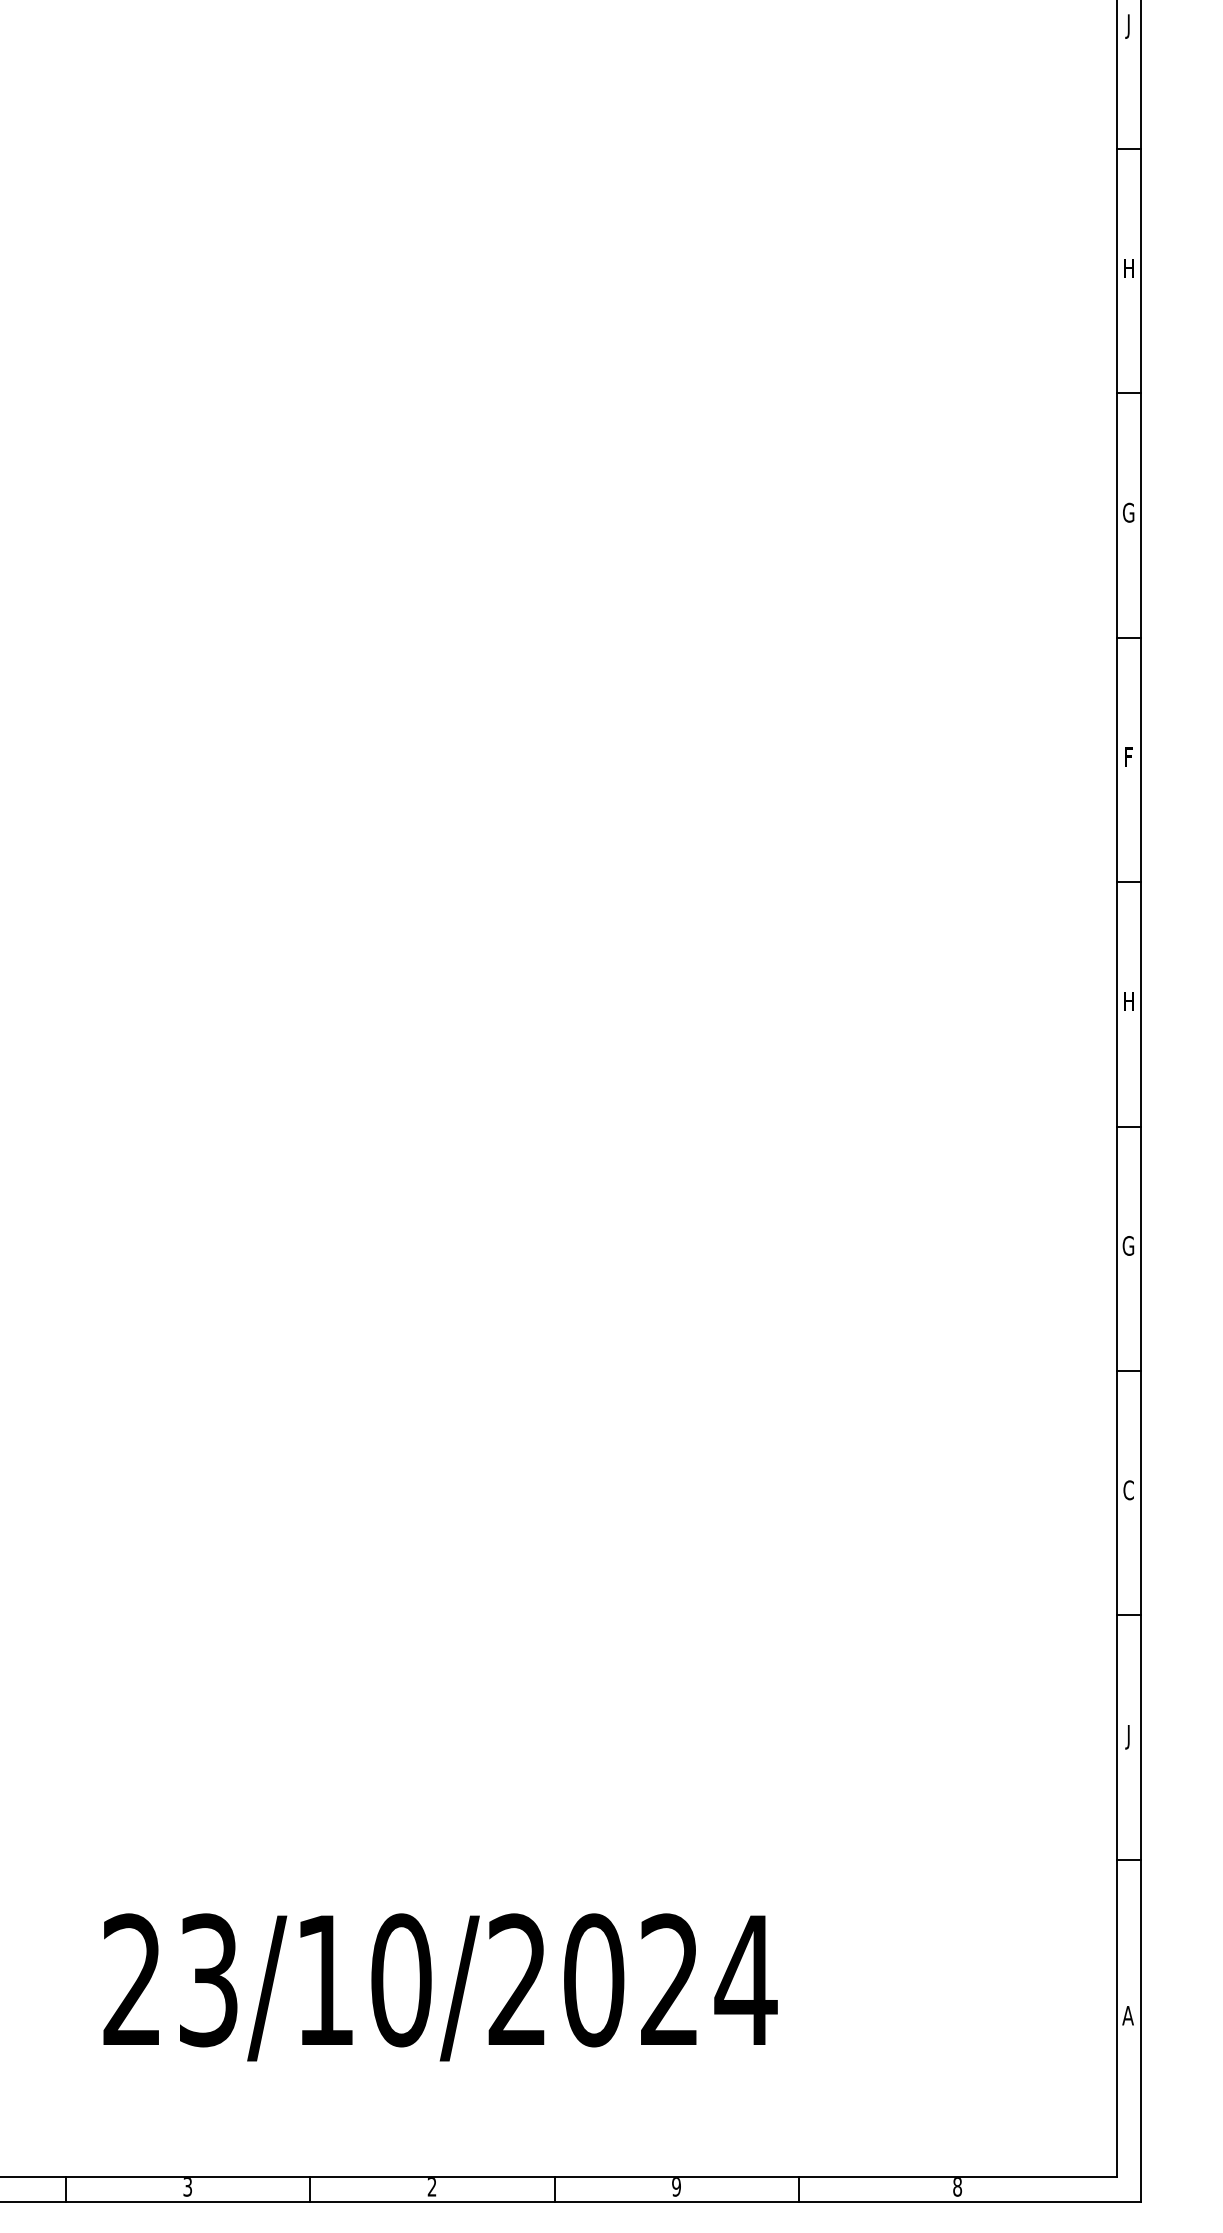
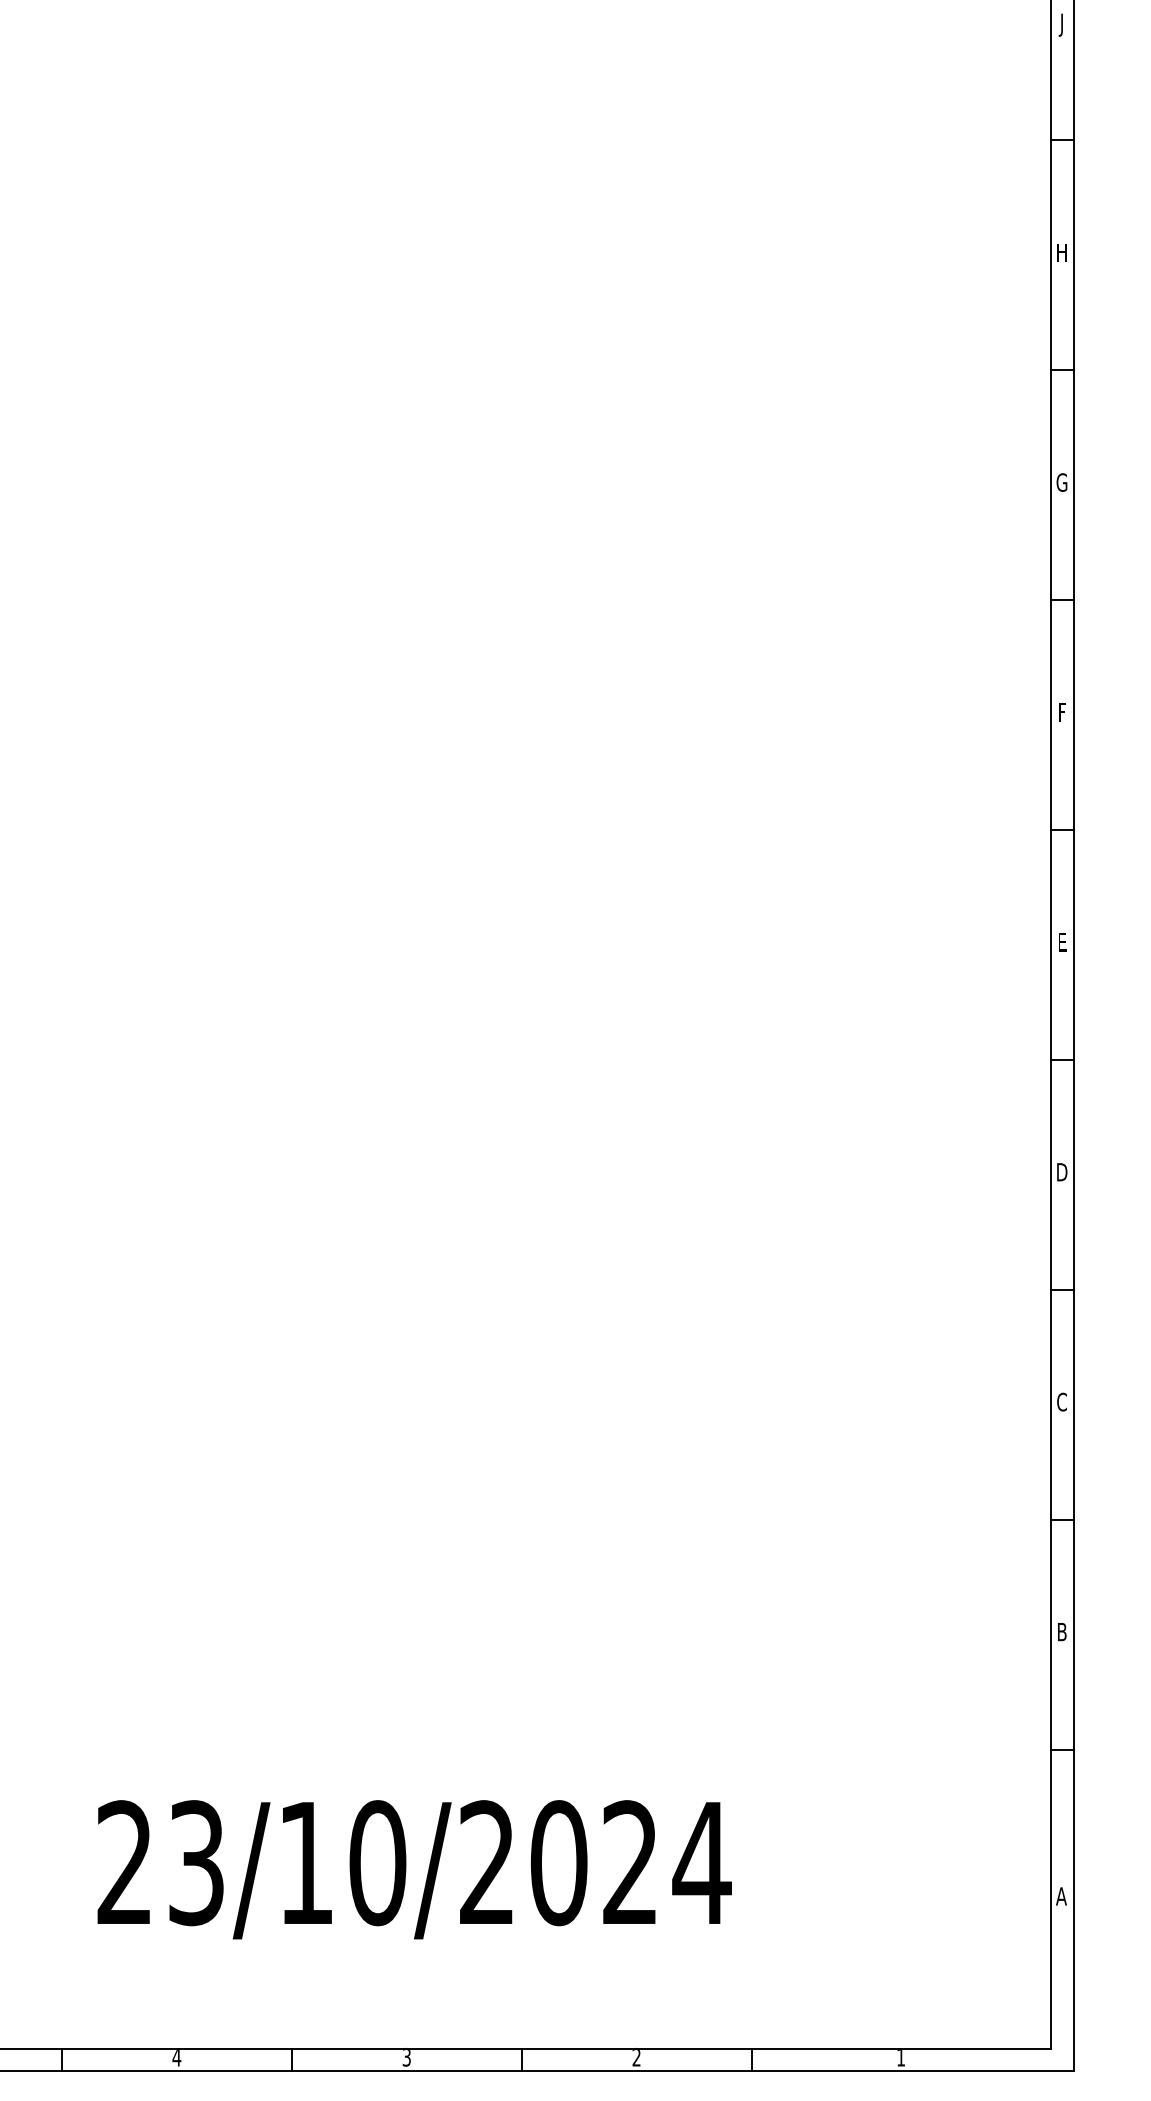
text: (1128, 1001) -> (1061, 942), H -> E
text: (1128, 1245) -> (1061, 1171), G -> D
text: (1128, 1737) -> (1061, 1634), J -> B
text: (187, 2187) -> (176, 2057), 3 -> 4
text: (431, 2187) -> (406, 2057), 2 -> 3
text: (676, 2187) -> (636, 2057), 9 -> 2
text: (957, 2187) -> (900, 2057), 8 -> 1

